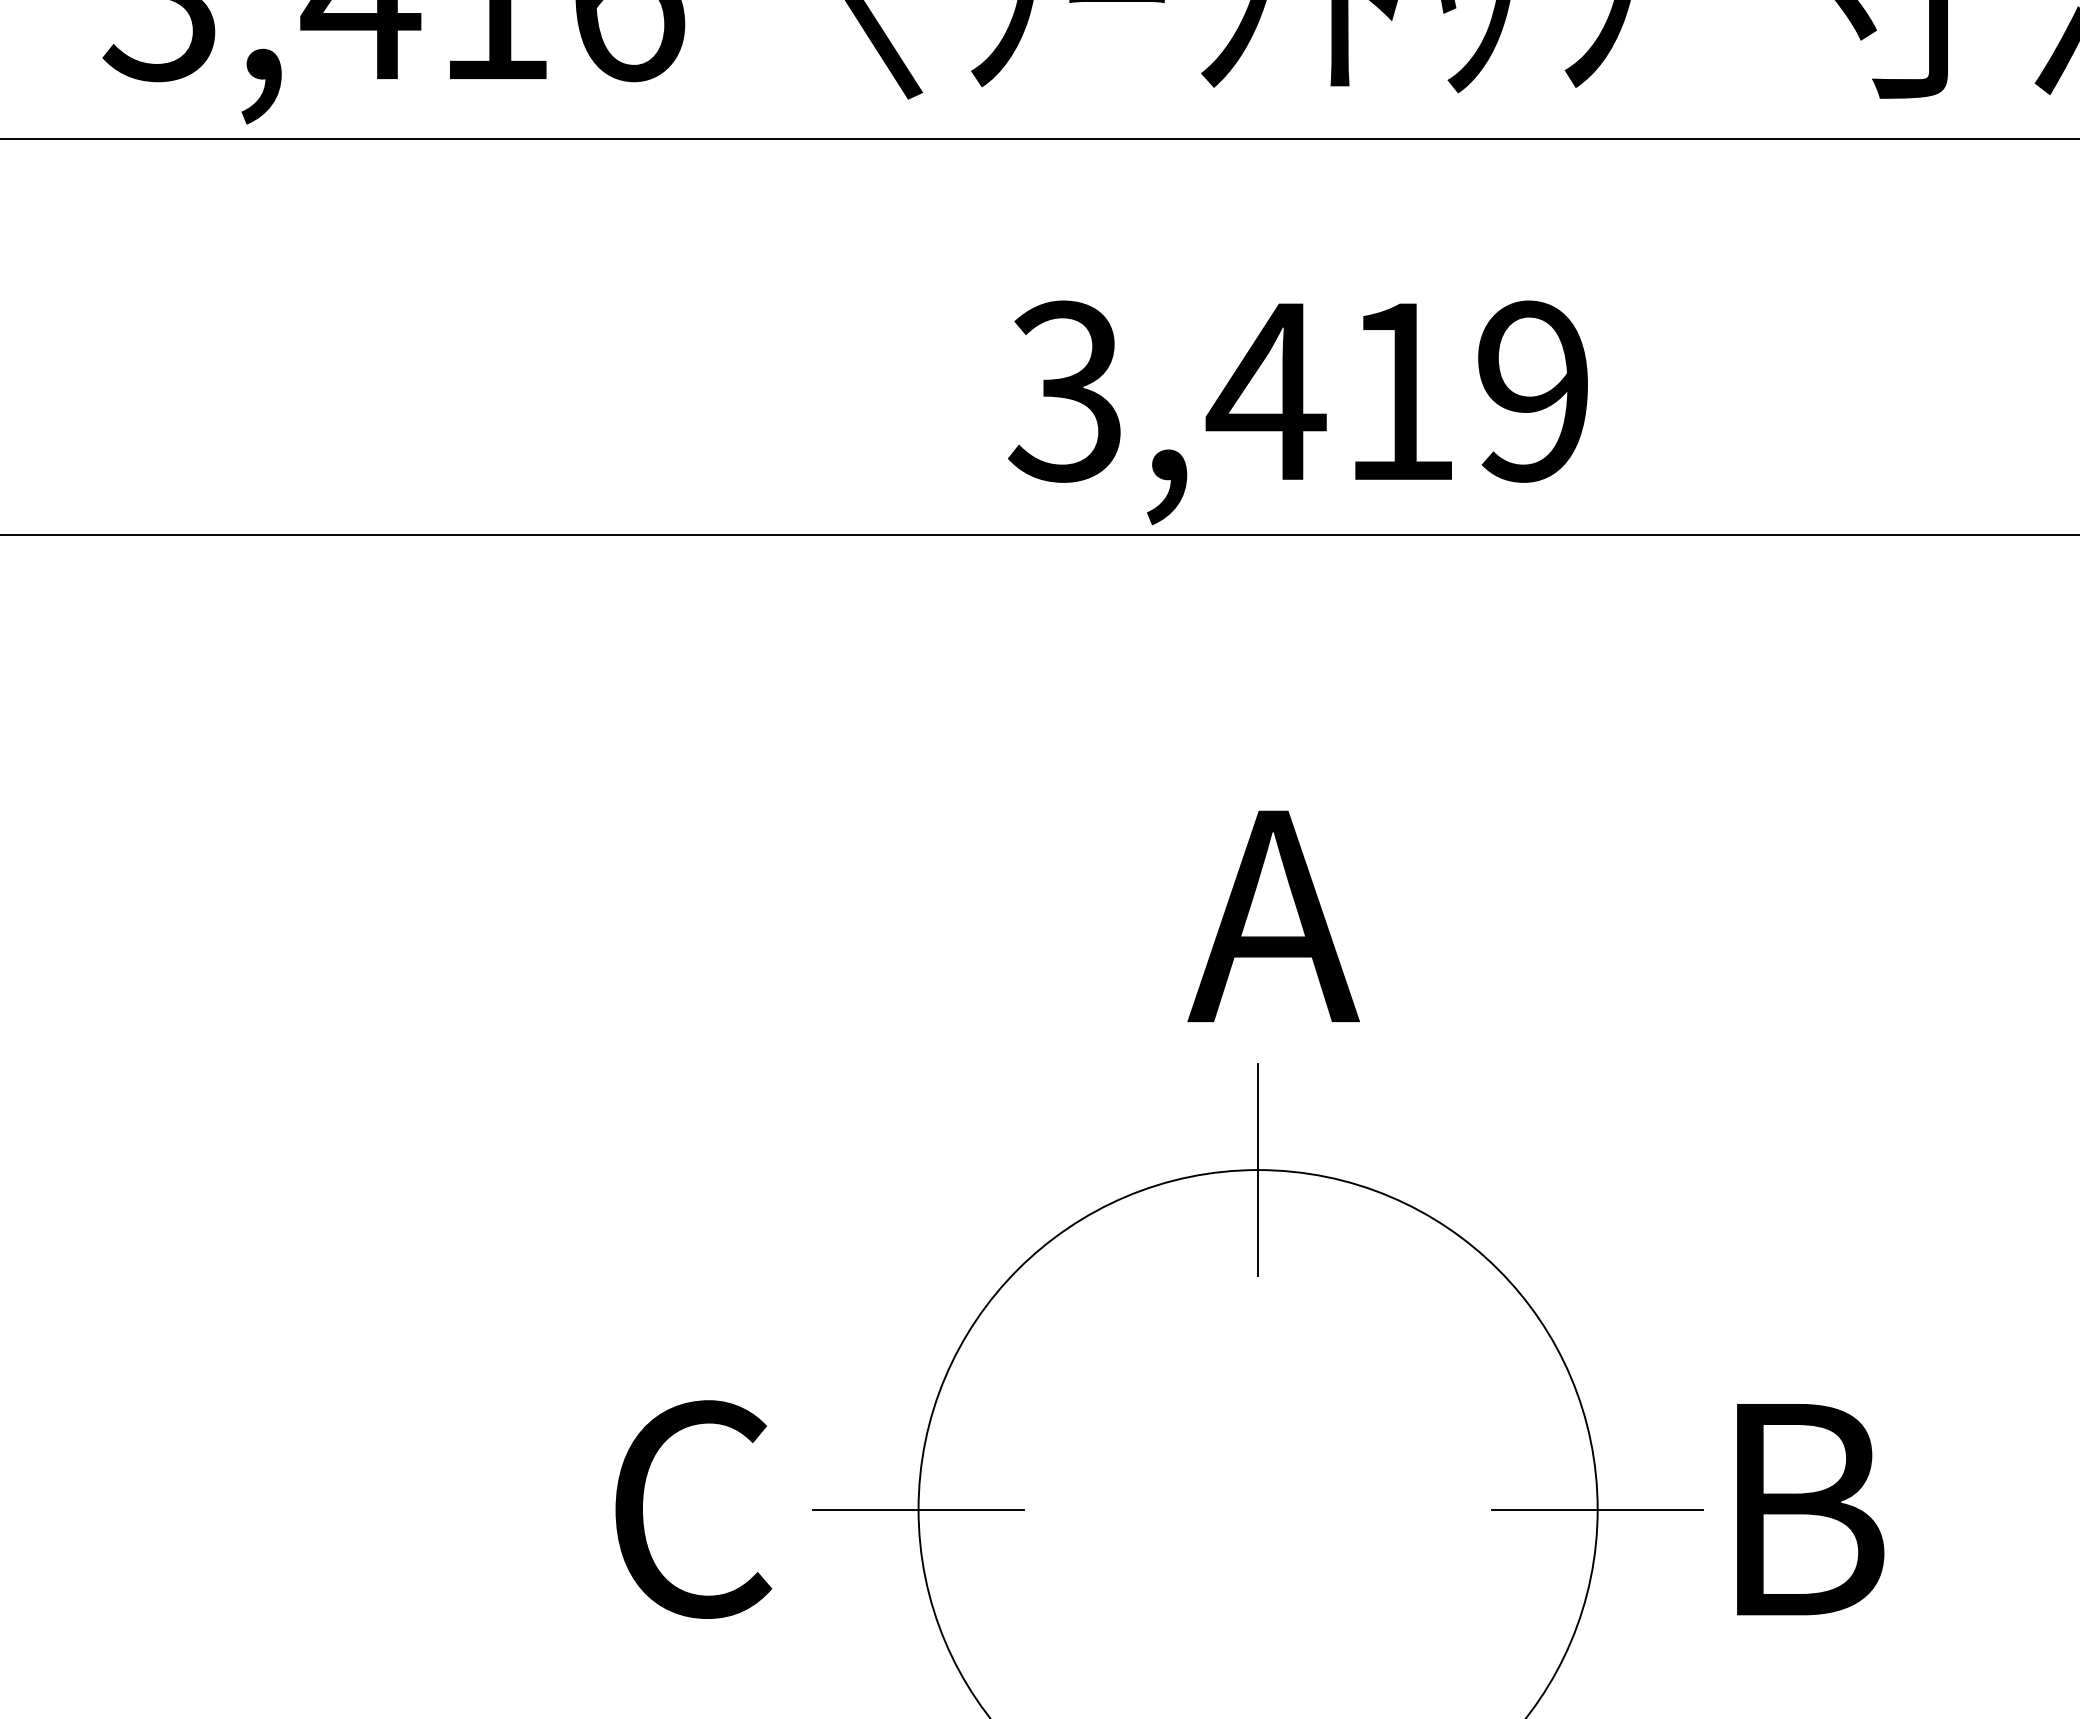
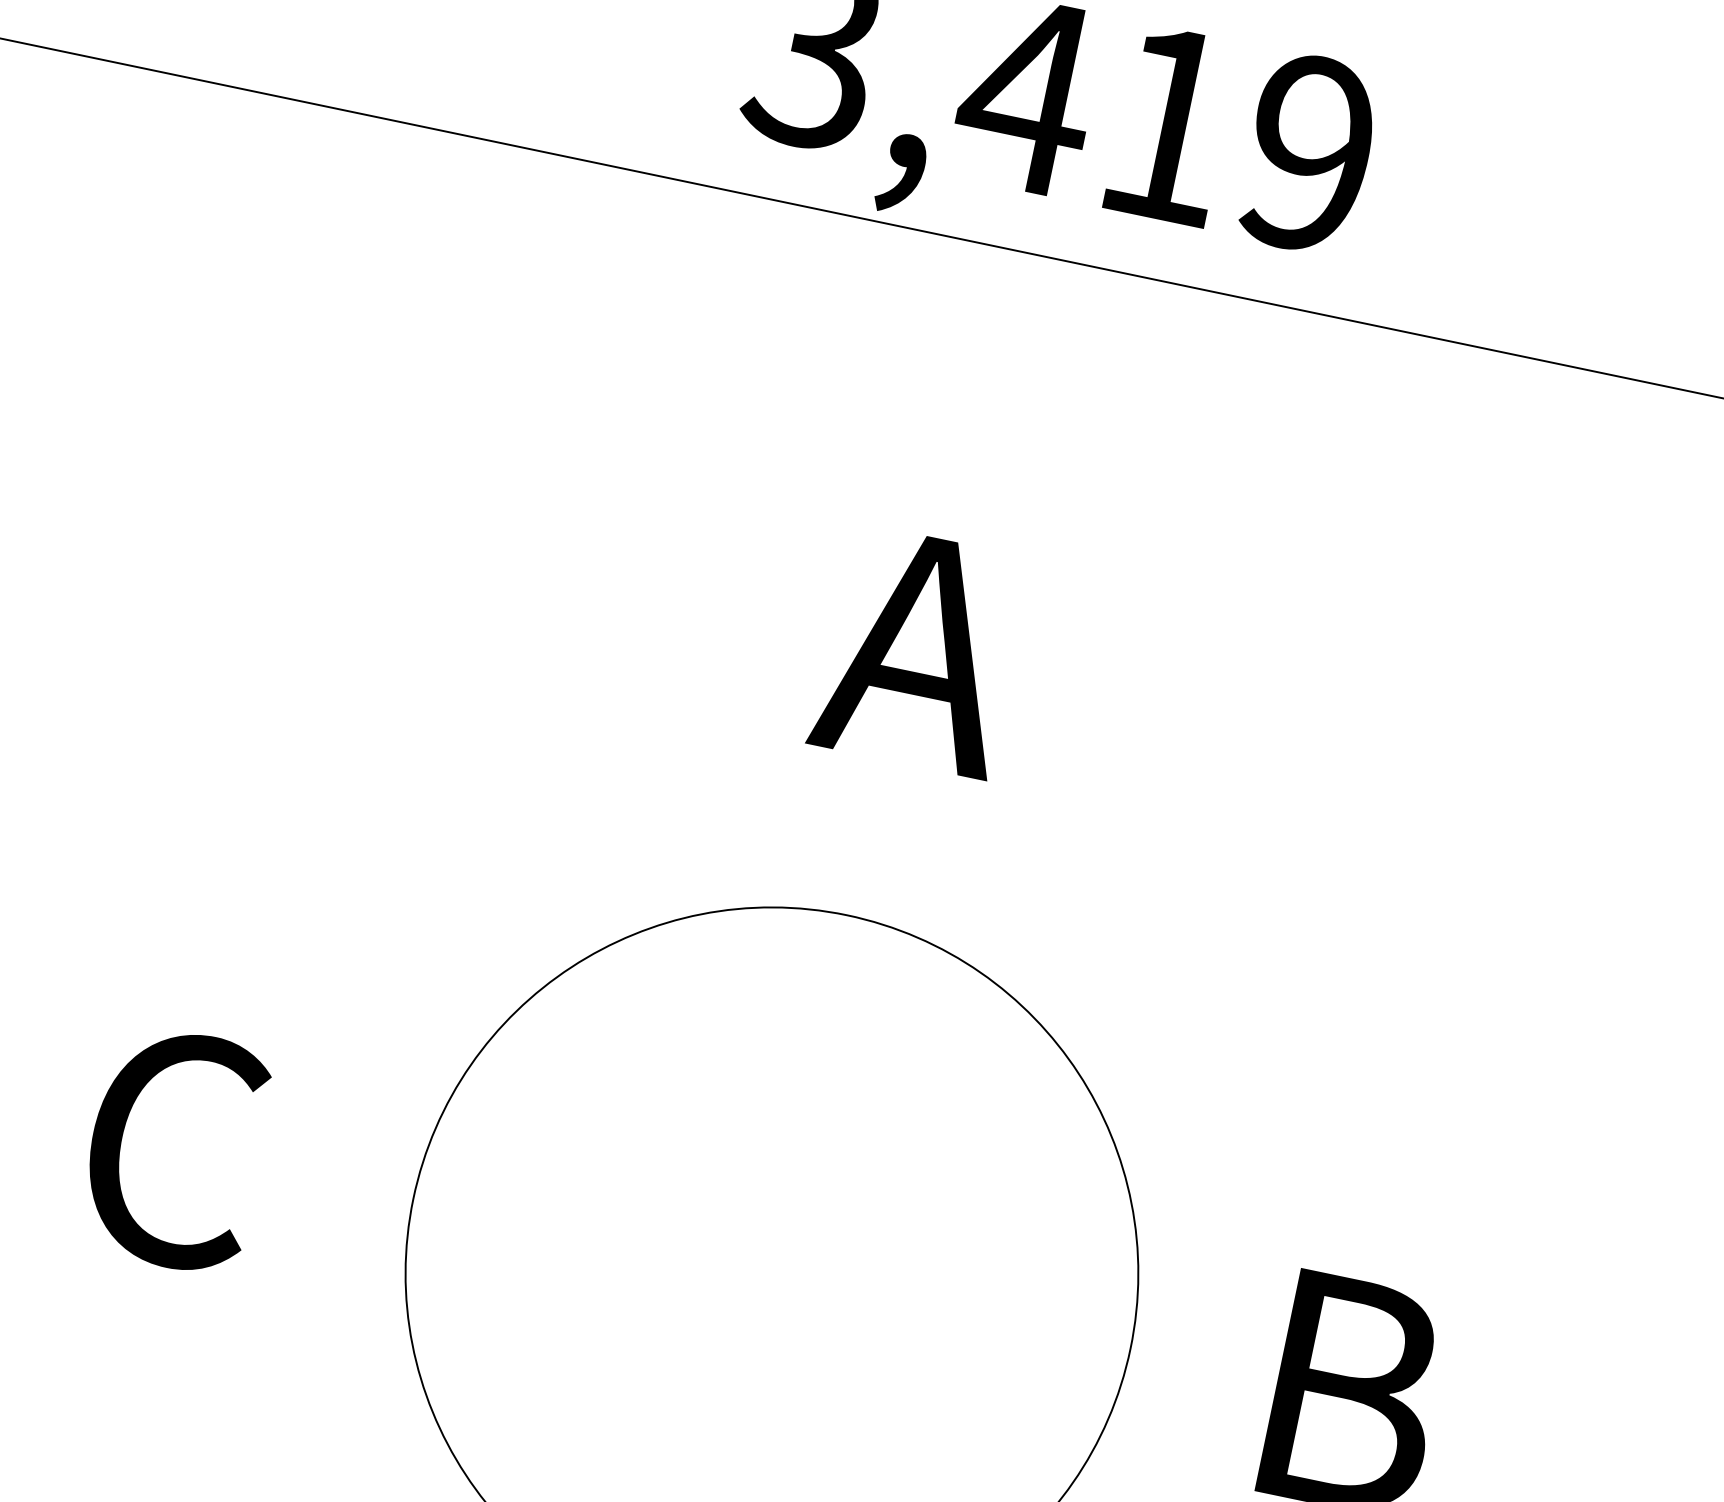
line: (1258, 1169) -> (847, 914), removed
line: (918, 1509) -> (413, 1198), removed
line: (1597, 1509) -> (1130, 1348), removed

